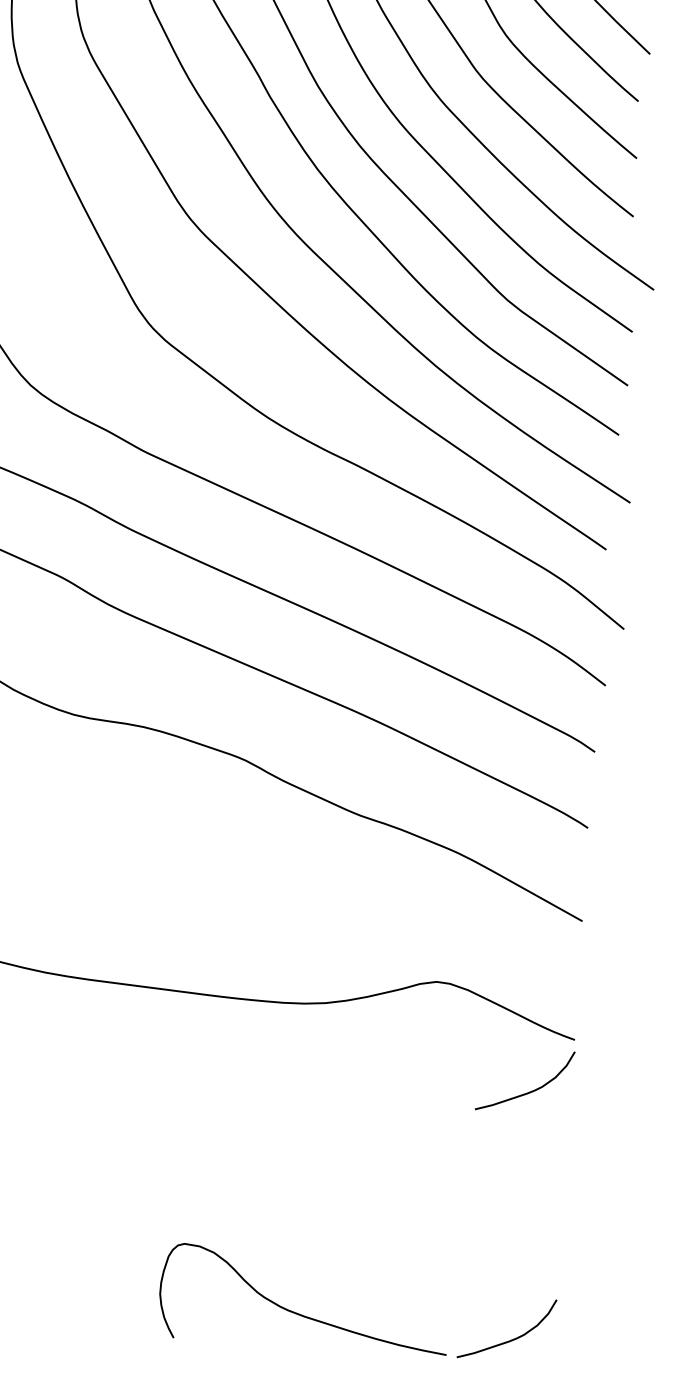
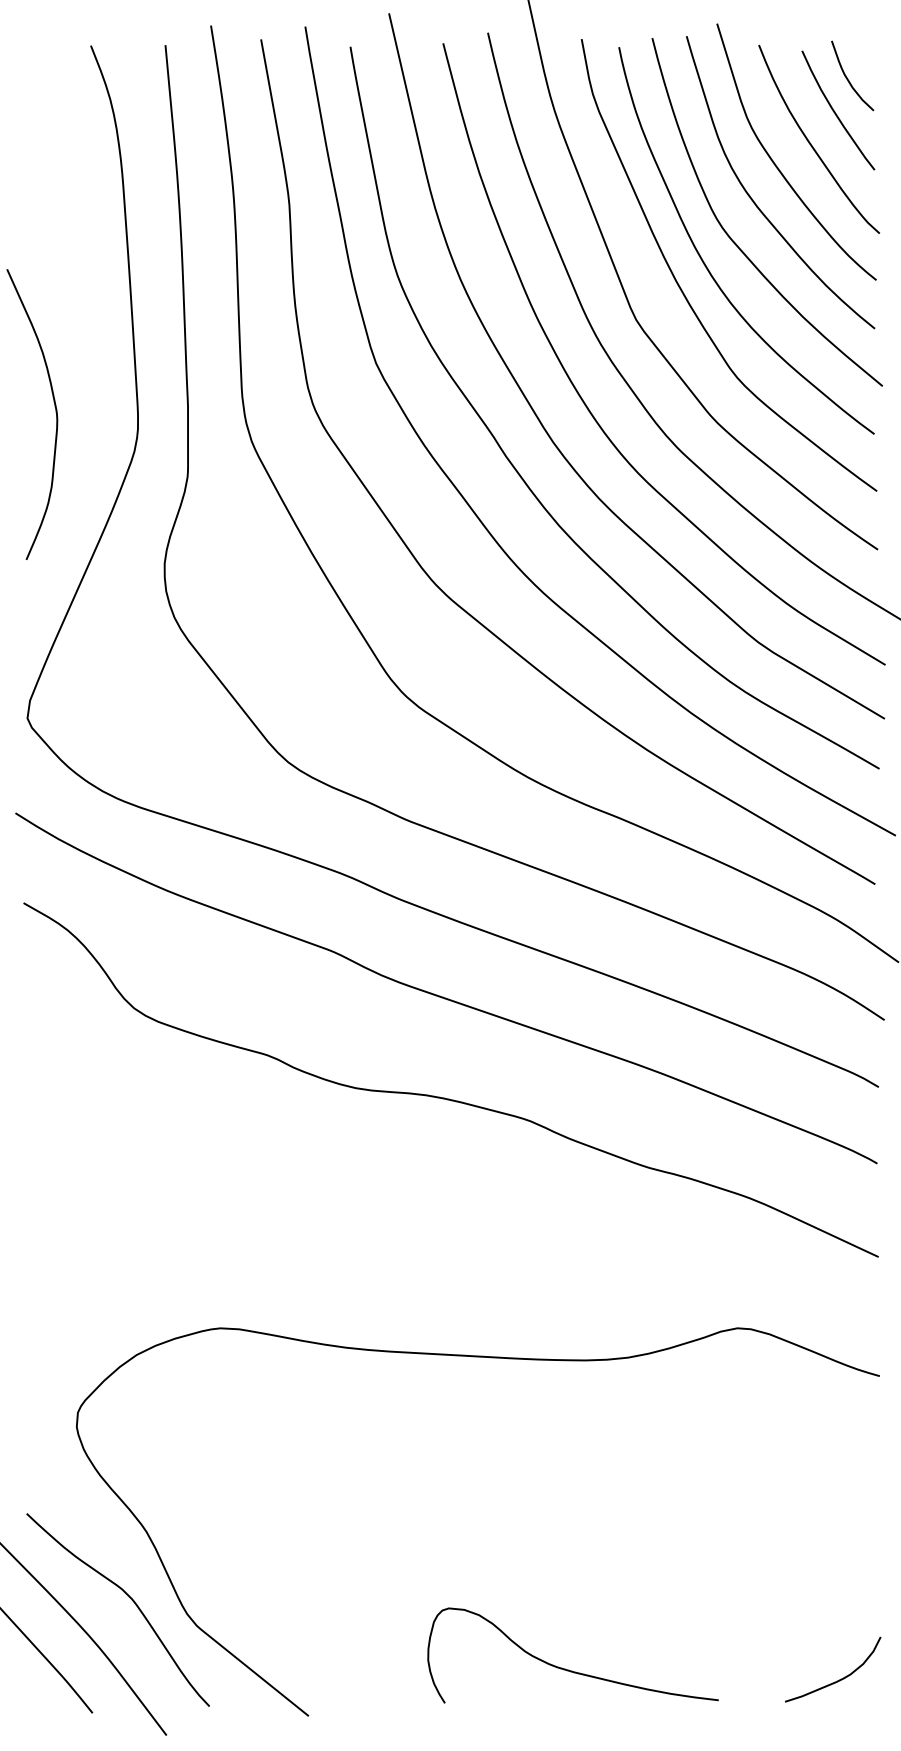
curve: (530, 1091) -> (839, 1430), removed
curve: (299, 1313) -> (568, 1669), moved

